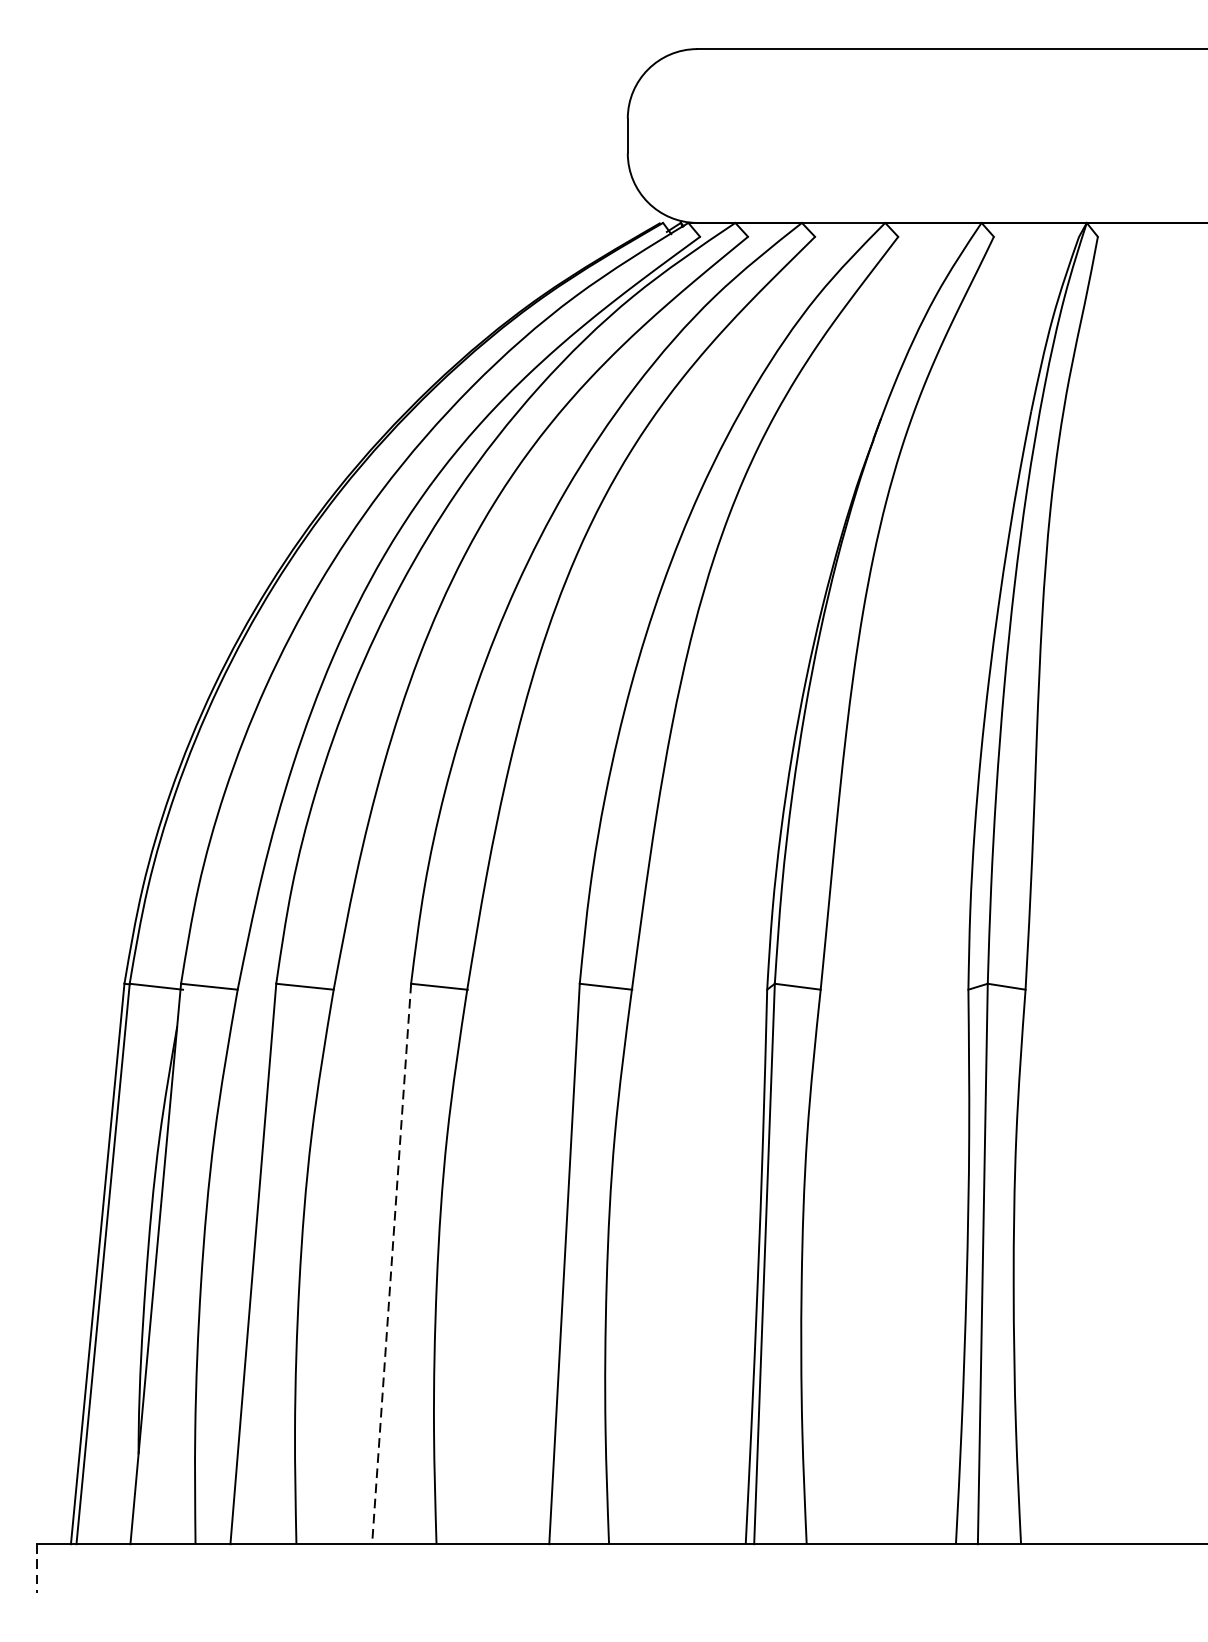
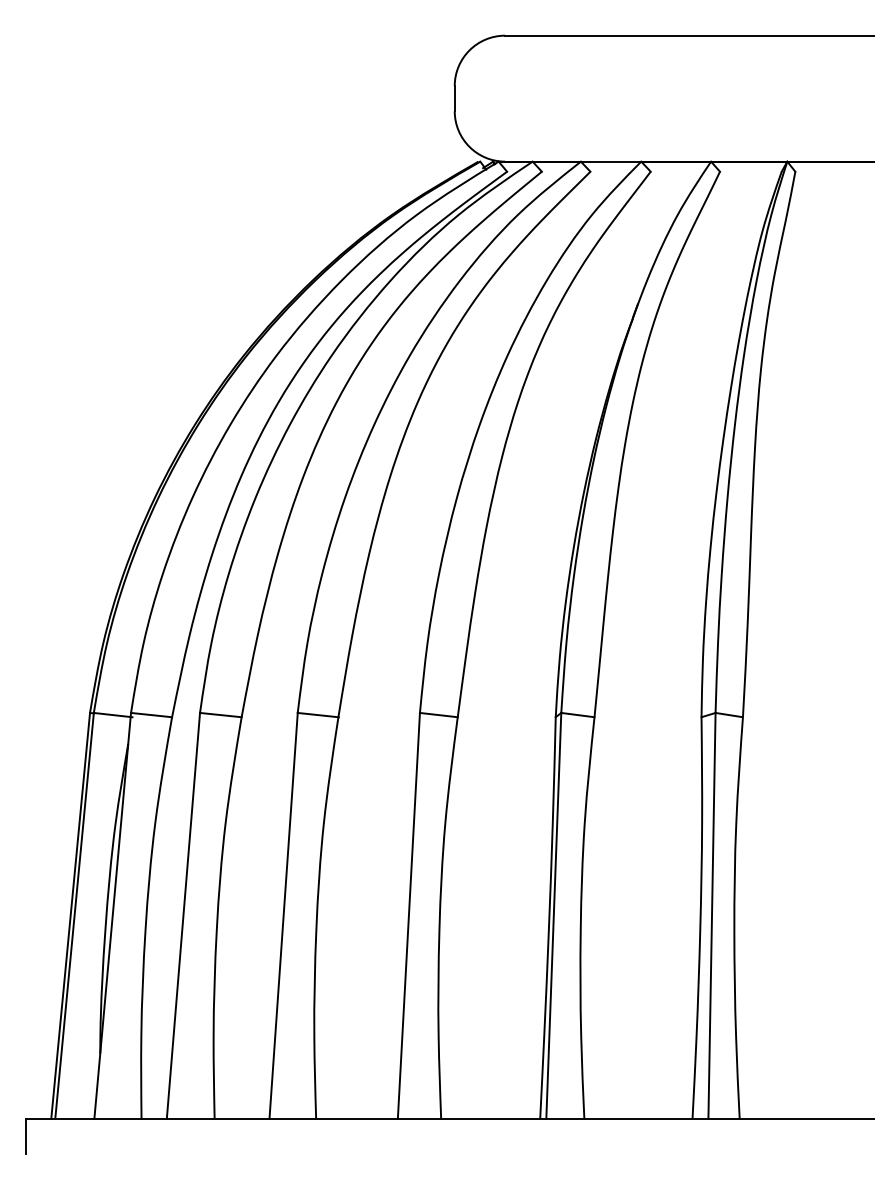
line: (391, 1263) -> (283, 915), dashed -> solid
line: (36, 1568) -> (26, 1136), dashed -> solid

